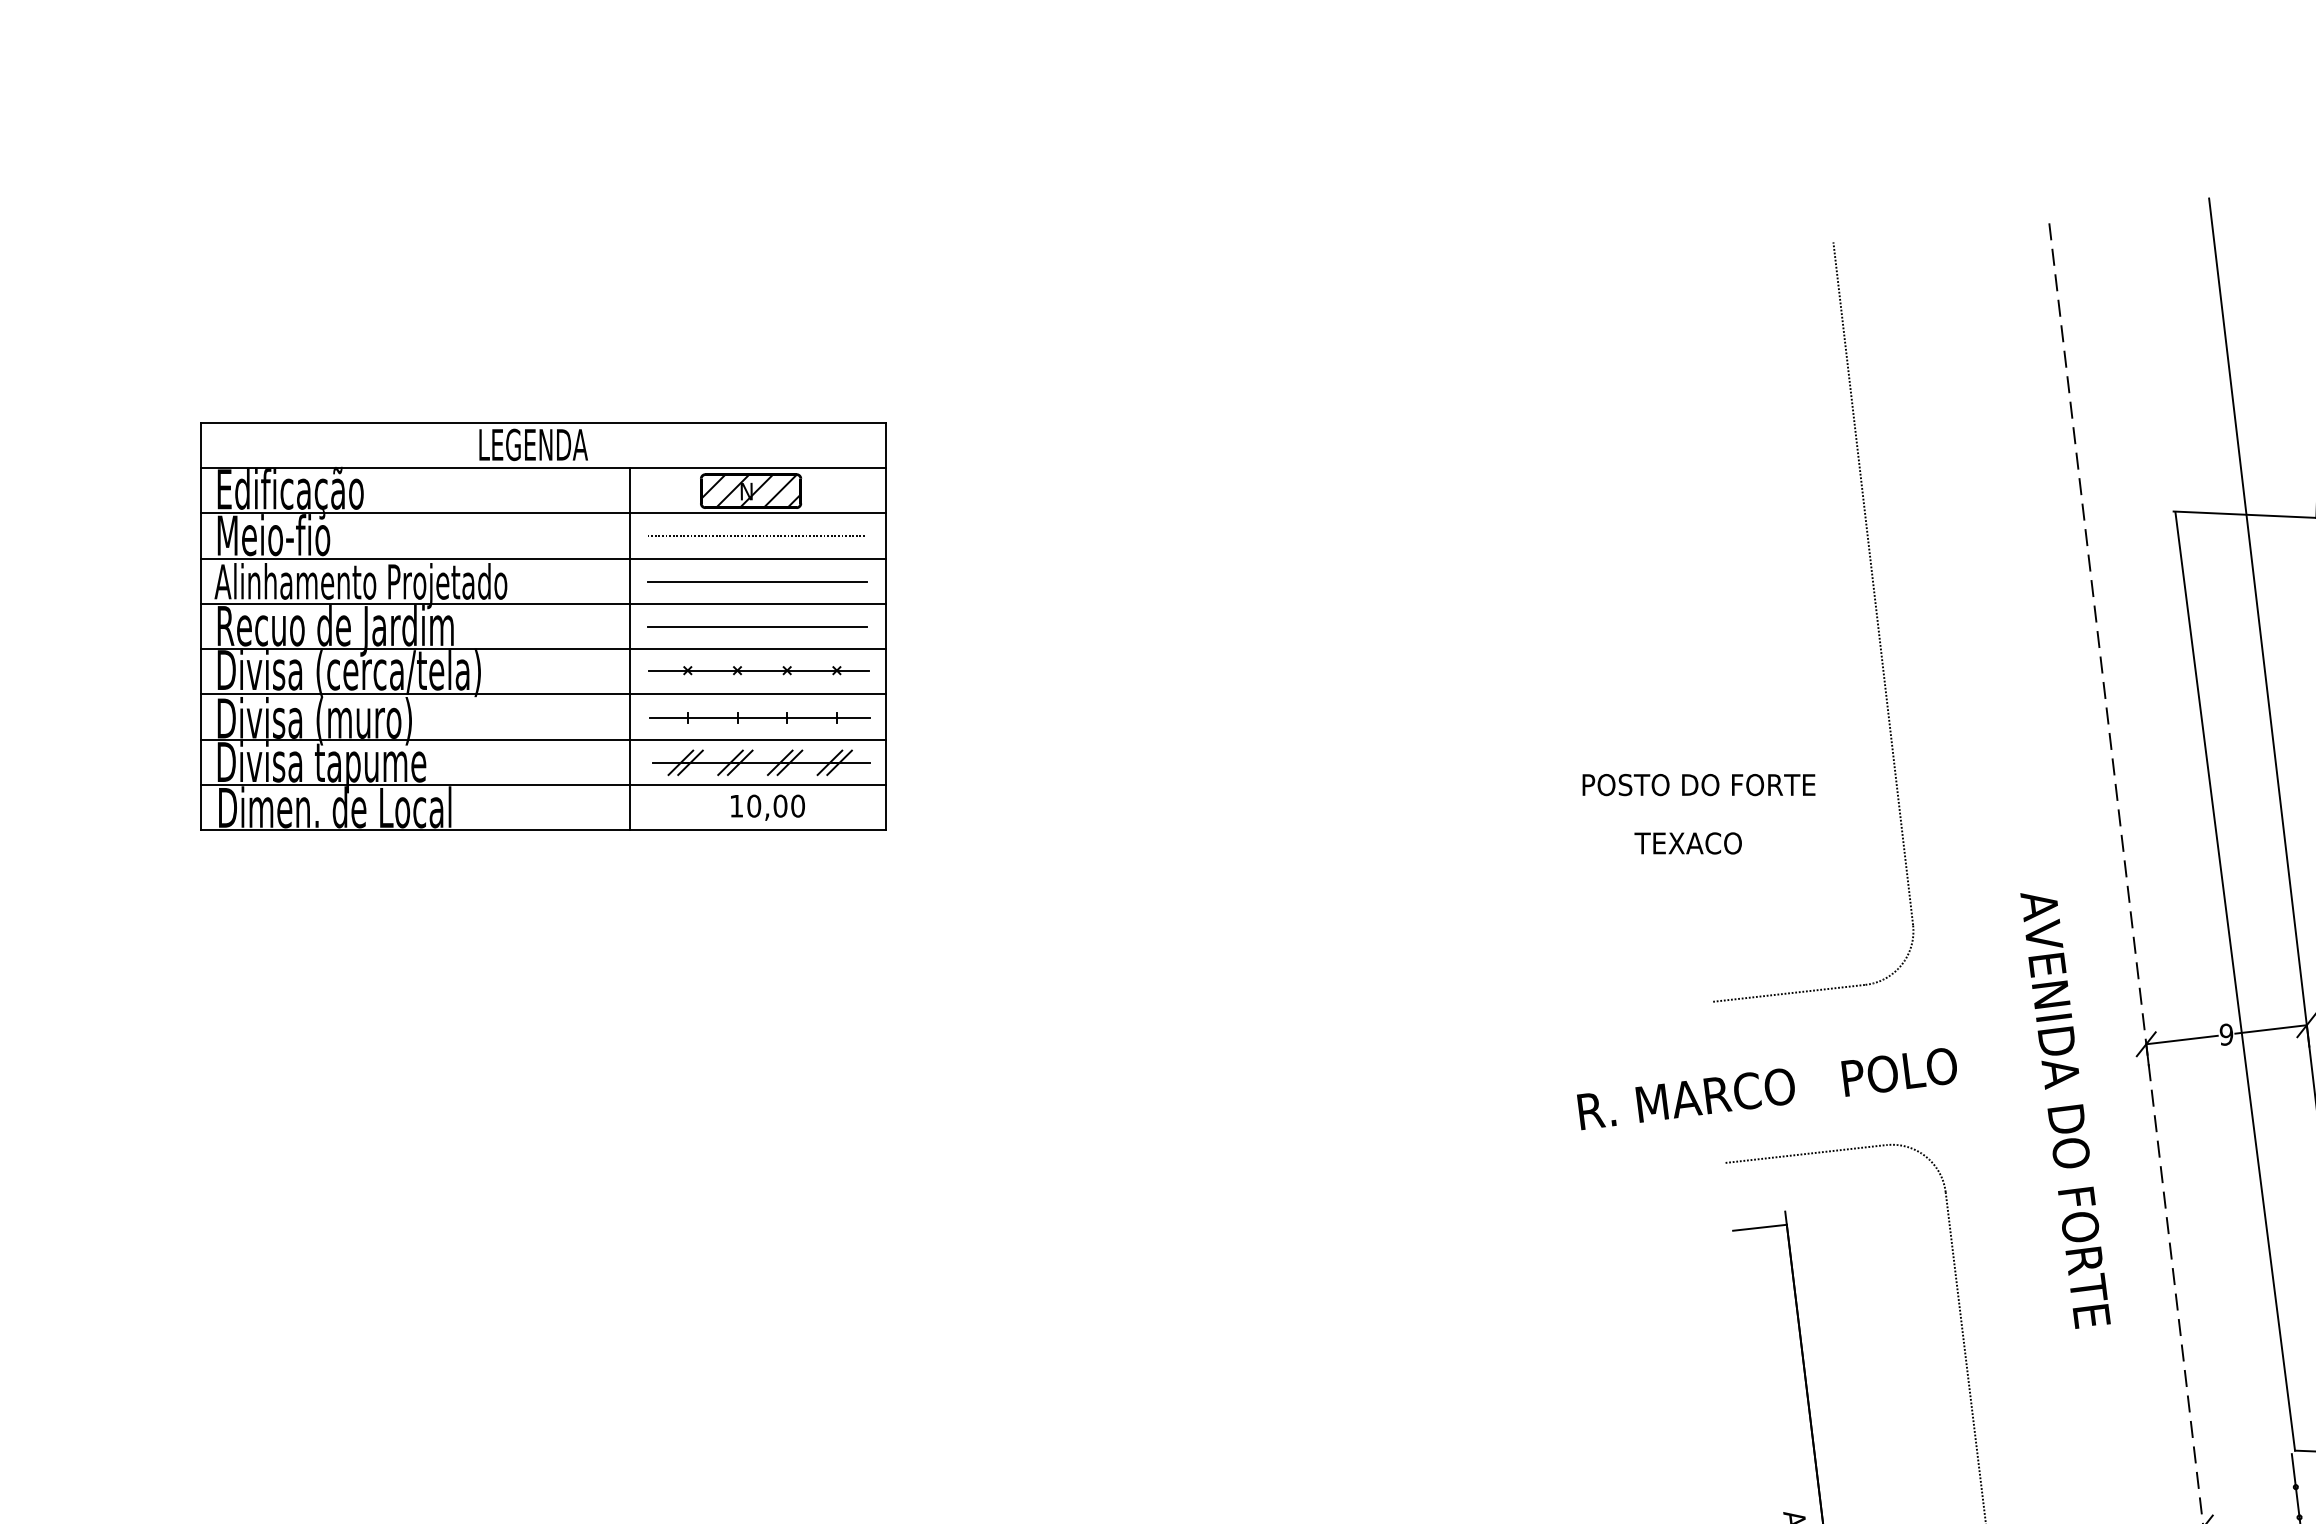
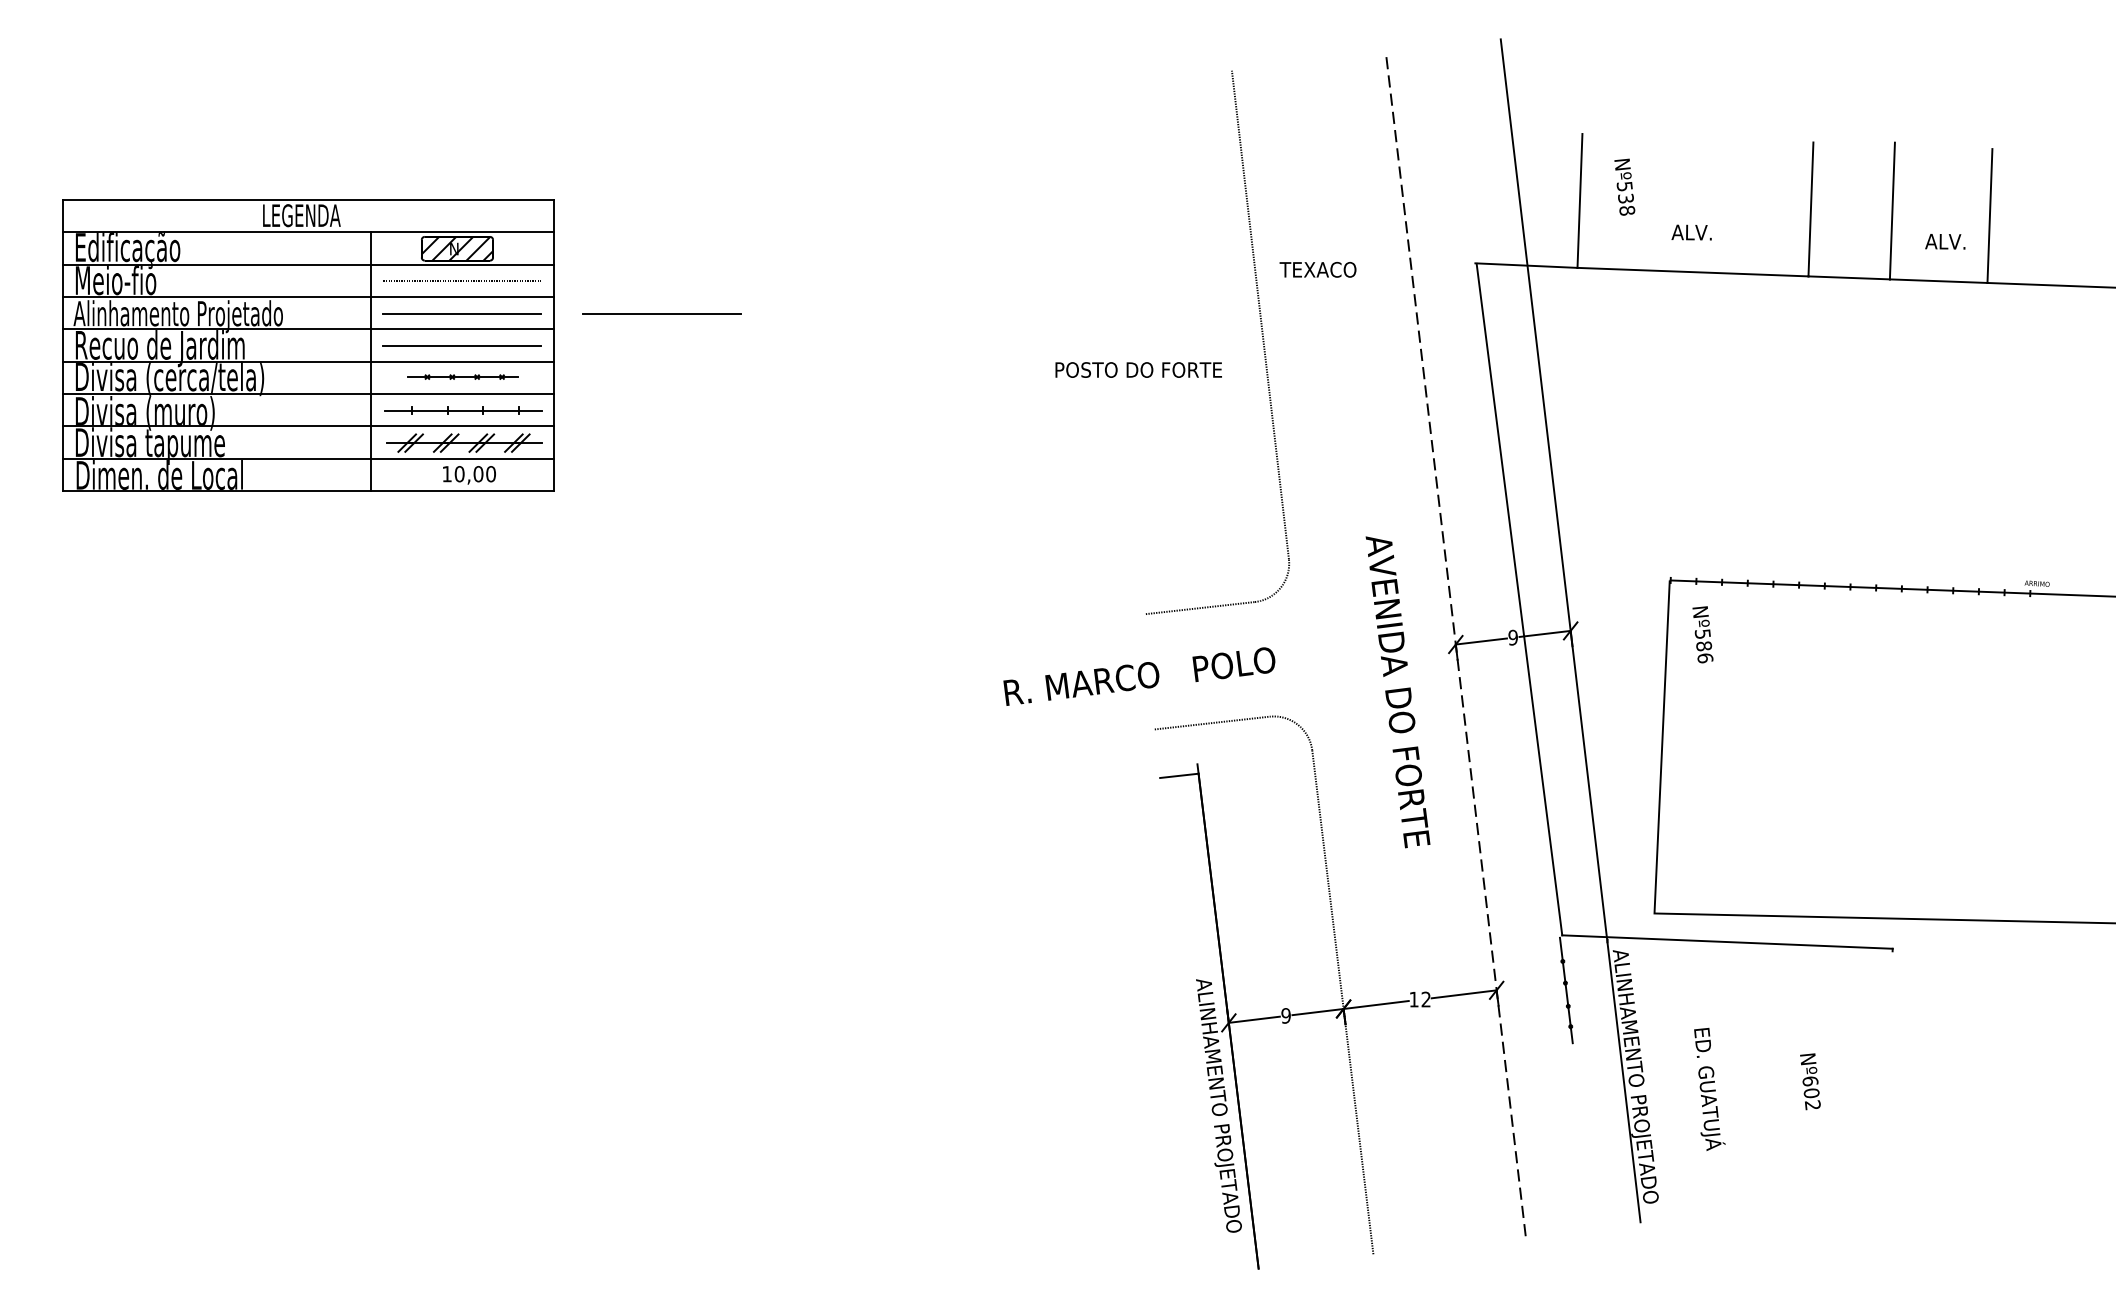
line: (1036, 581) -> (661, 313), added
part: (758, 669) -> (462, 376), size x0.7
text: (1698, 784) -> (1138, 369), moved
text: (1687, 842) -> (1317, 269), moved
text: (1767, 1088) -> (1139, 676), moved

